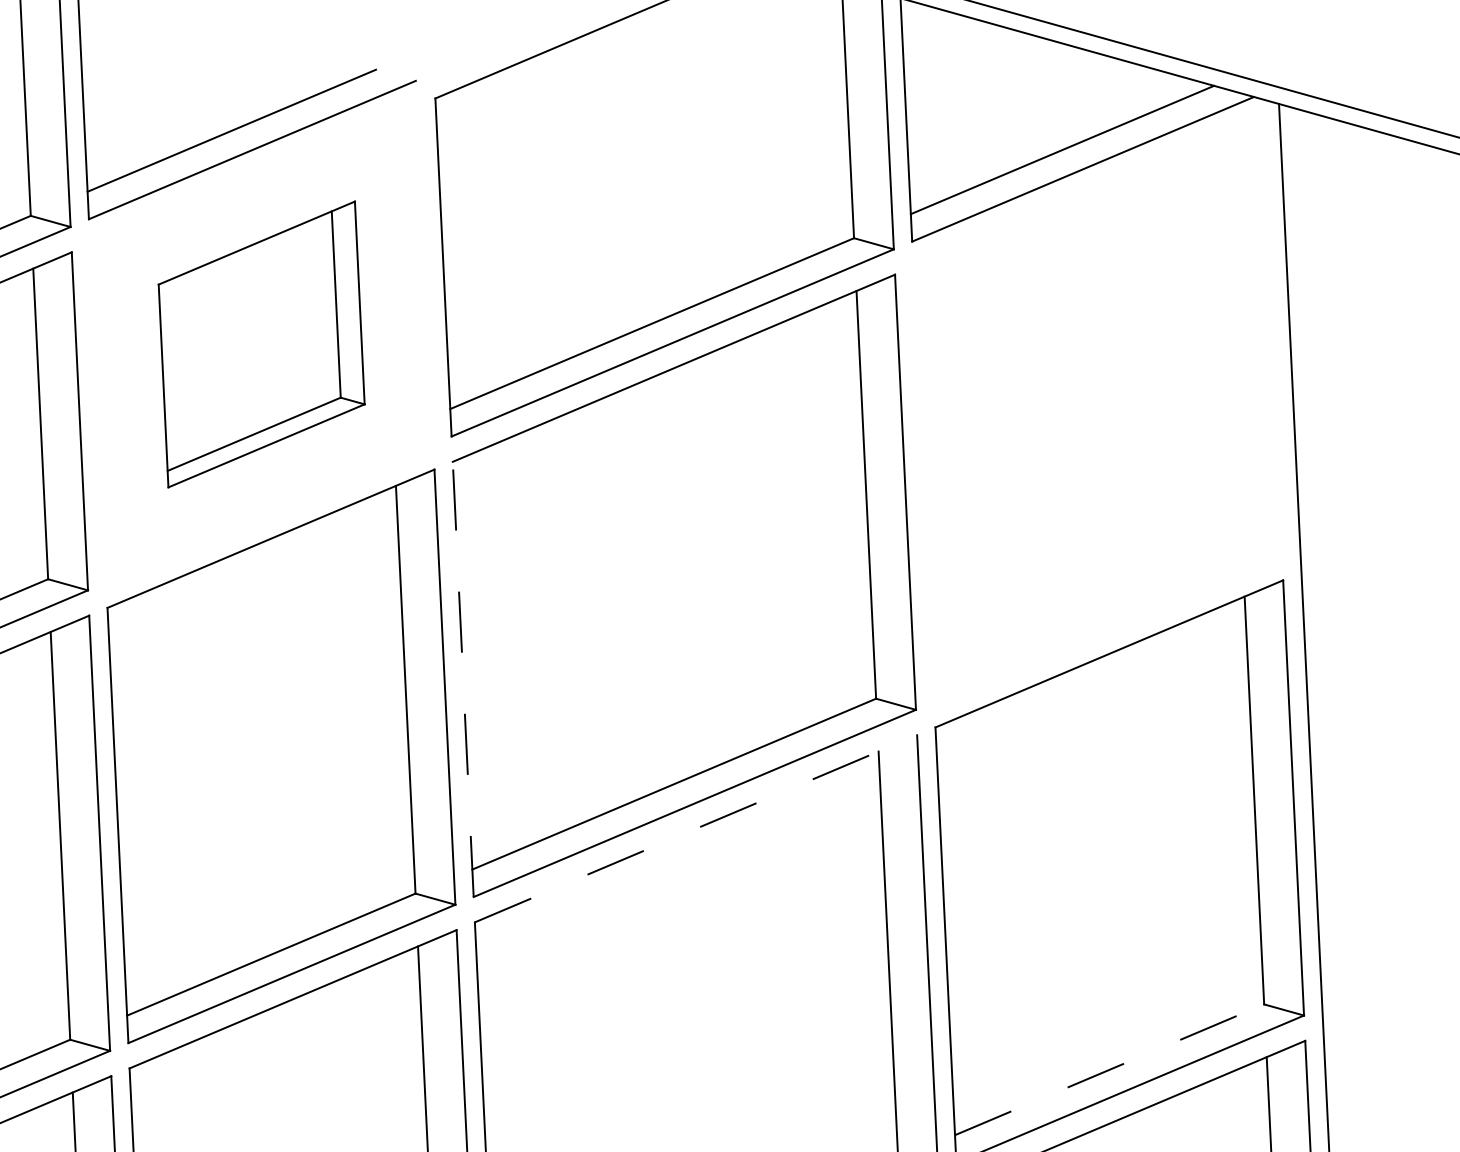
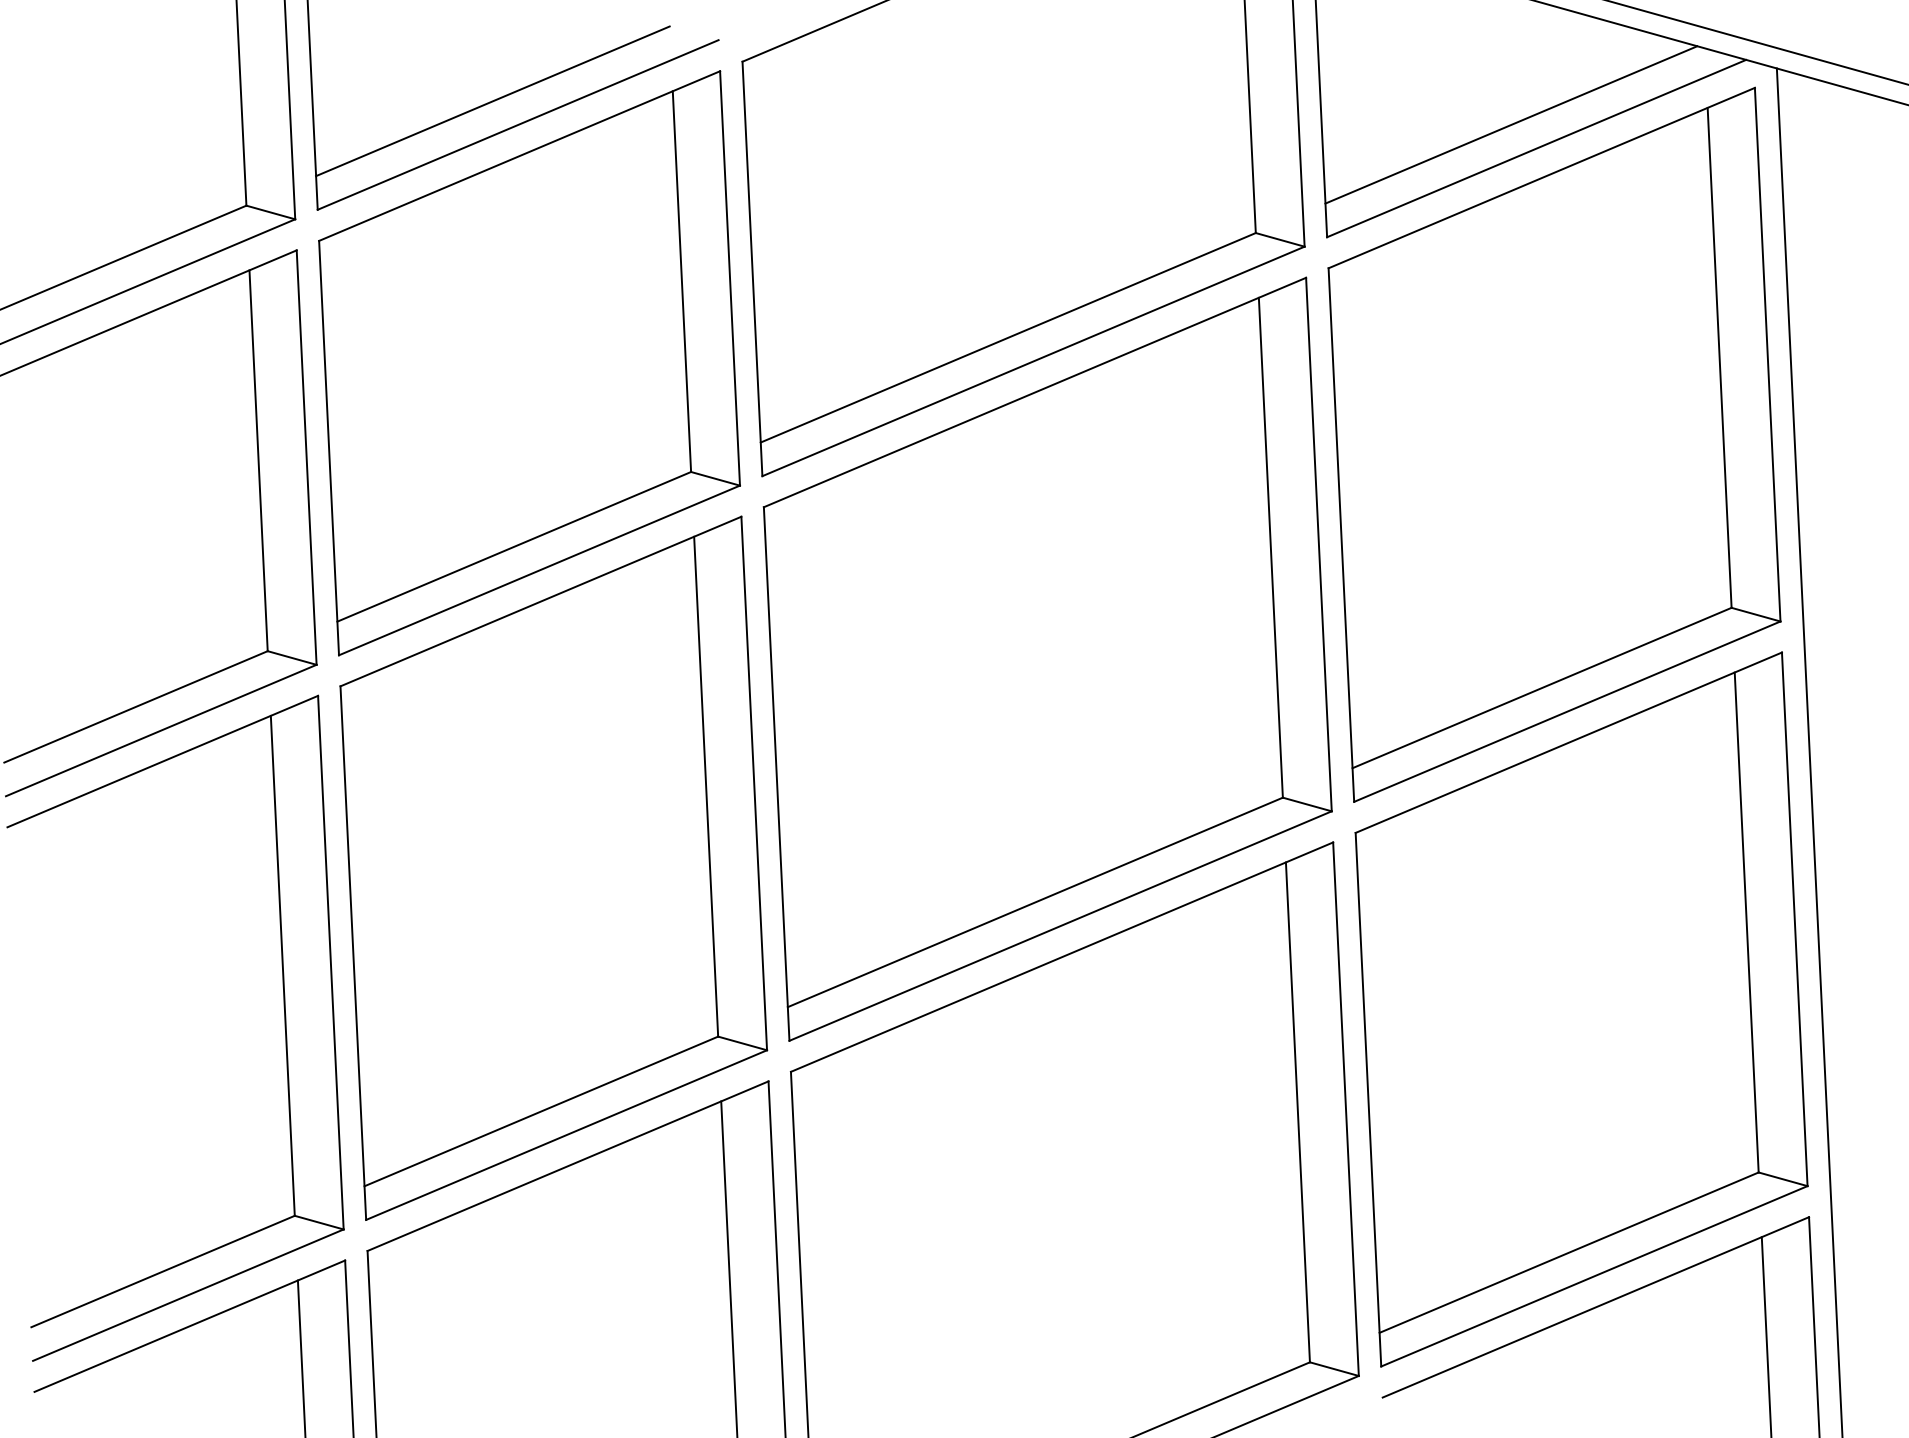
part: (261, 344) -> (529, 363), size x1.67
part: (1097, 410) -> (1554, 444), added
line: (463, 679) -> (776, 773), dashed -> solid
line: (696, 828) -> (1062, 956), dashed -> solid
line: (1109, 1069) -> (1569, 1252), dashed -> solid

